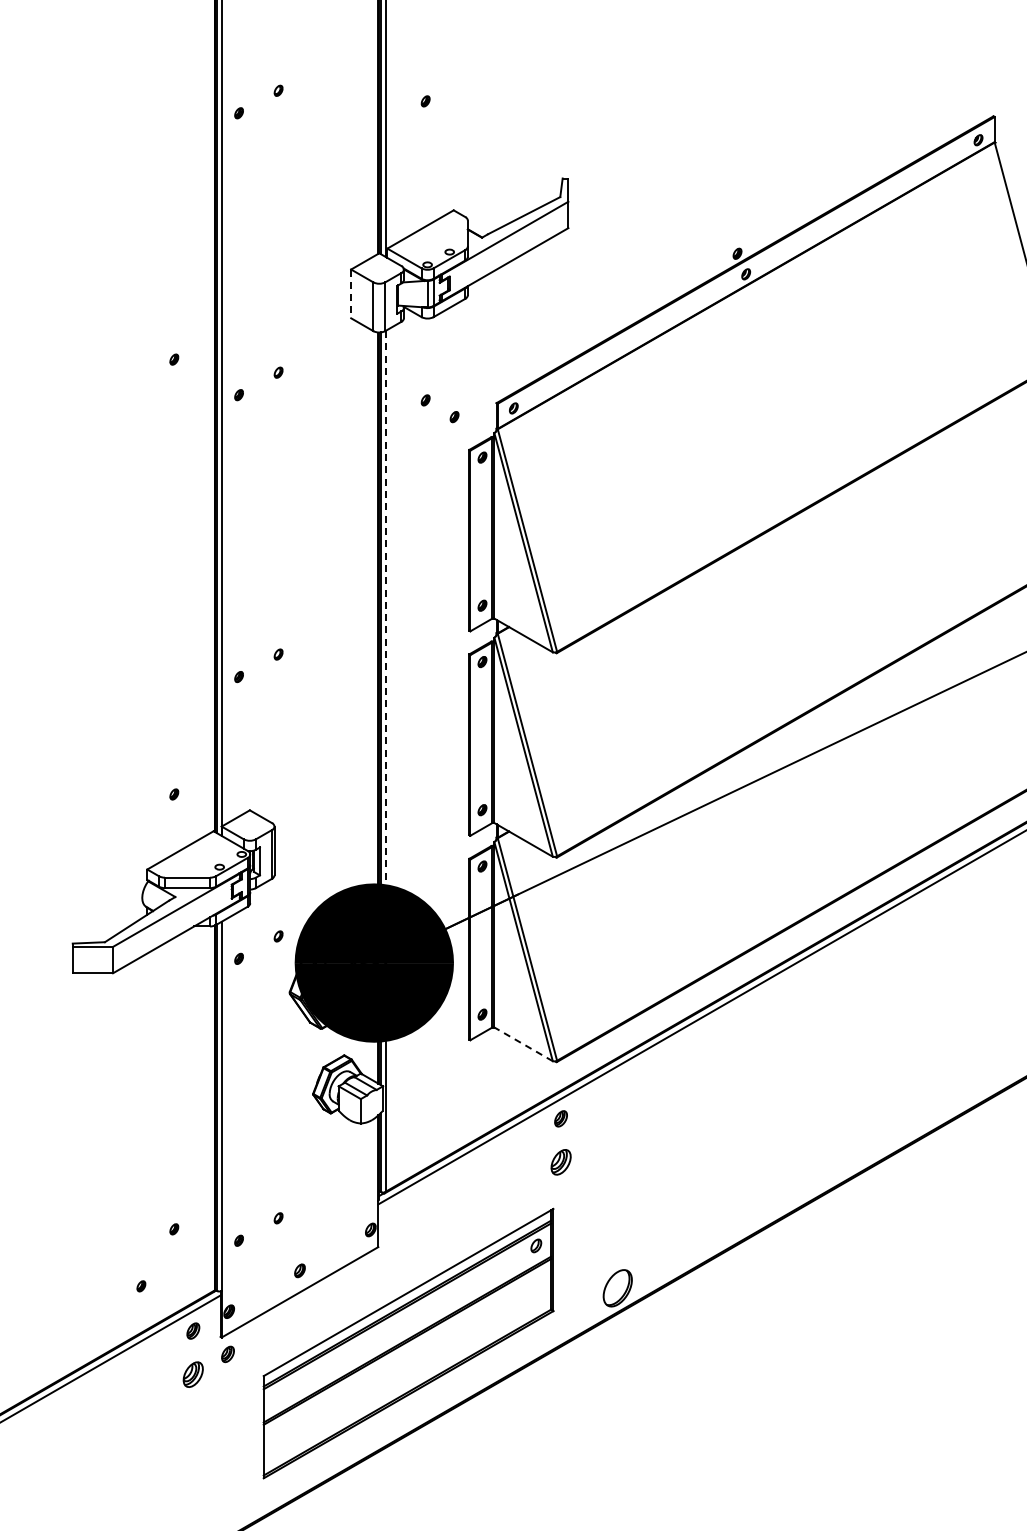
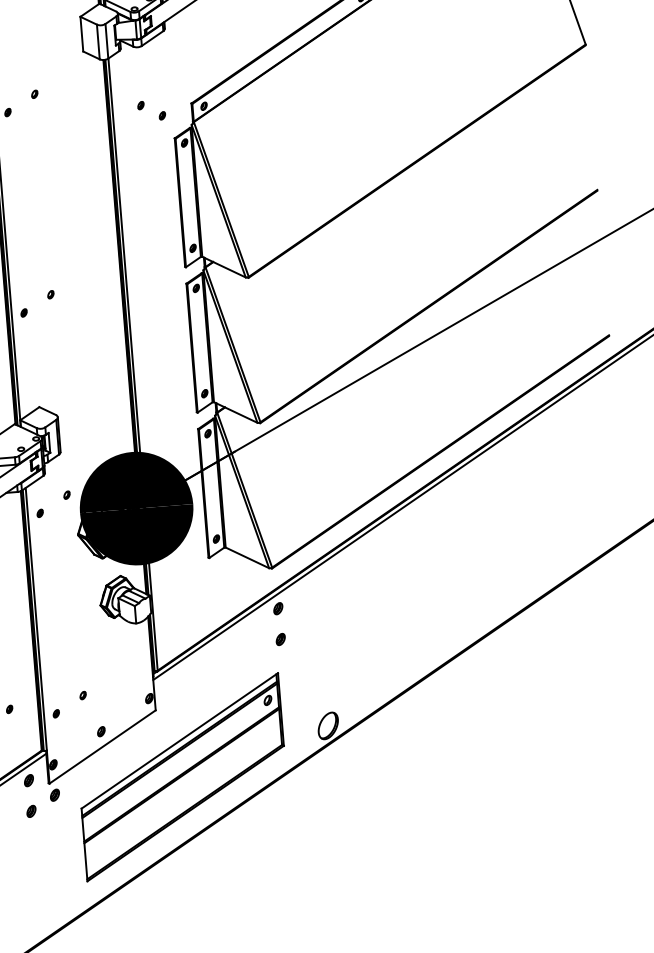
line: (351, 294) -> (82, 34), dashed -> solid
line: (385, 646) -> (126, 282), dashed -> solid
line: (523, 1044) -> (247, 557), dashed -> solid
part: (560, 1161) -> (280, 639), size x0.62
part: (193, 1373) -> (31, 810), size x0.62

